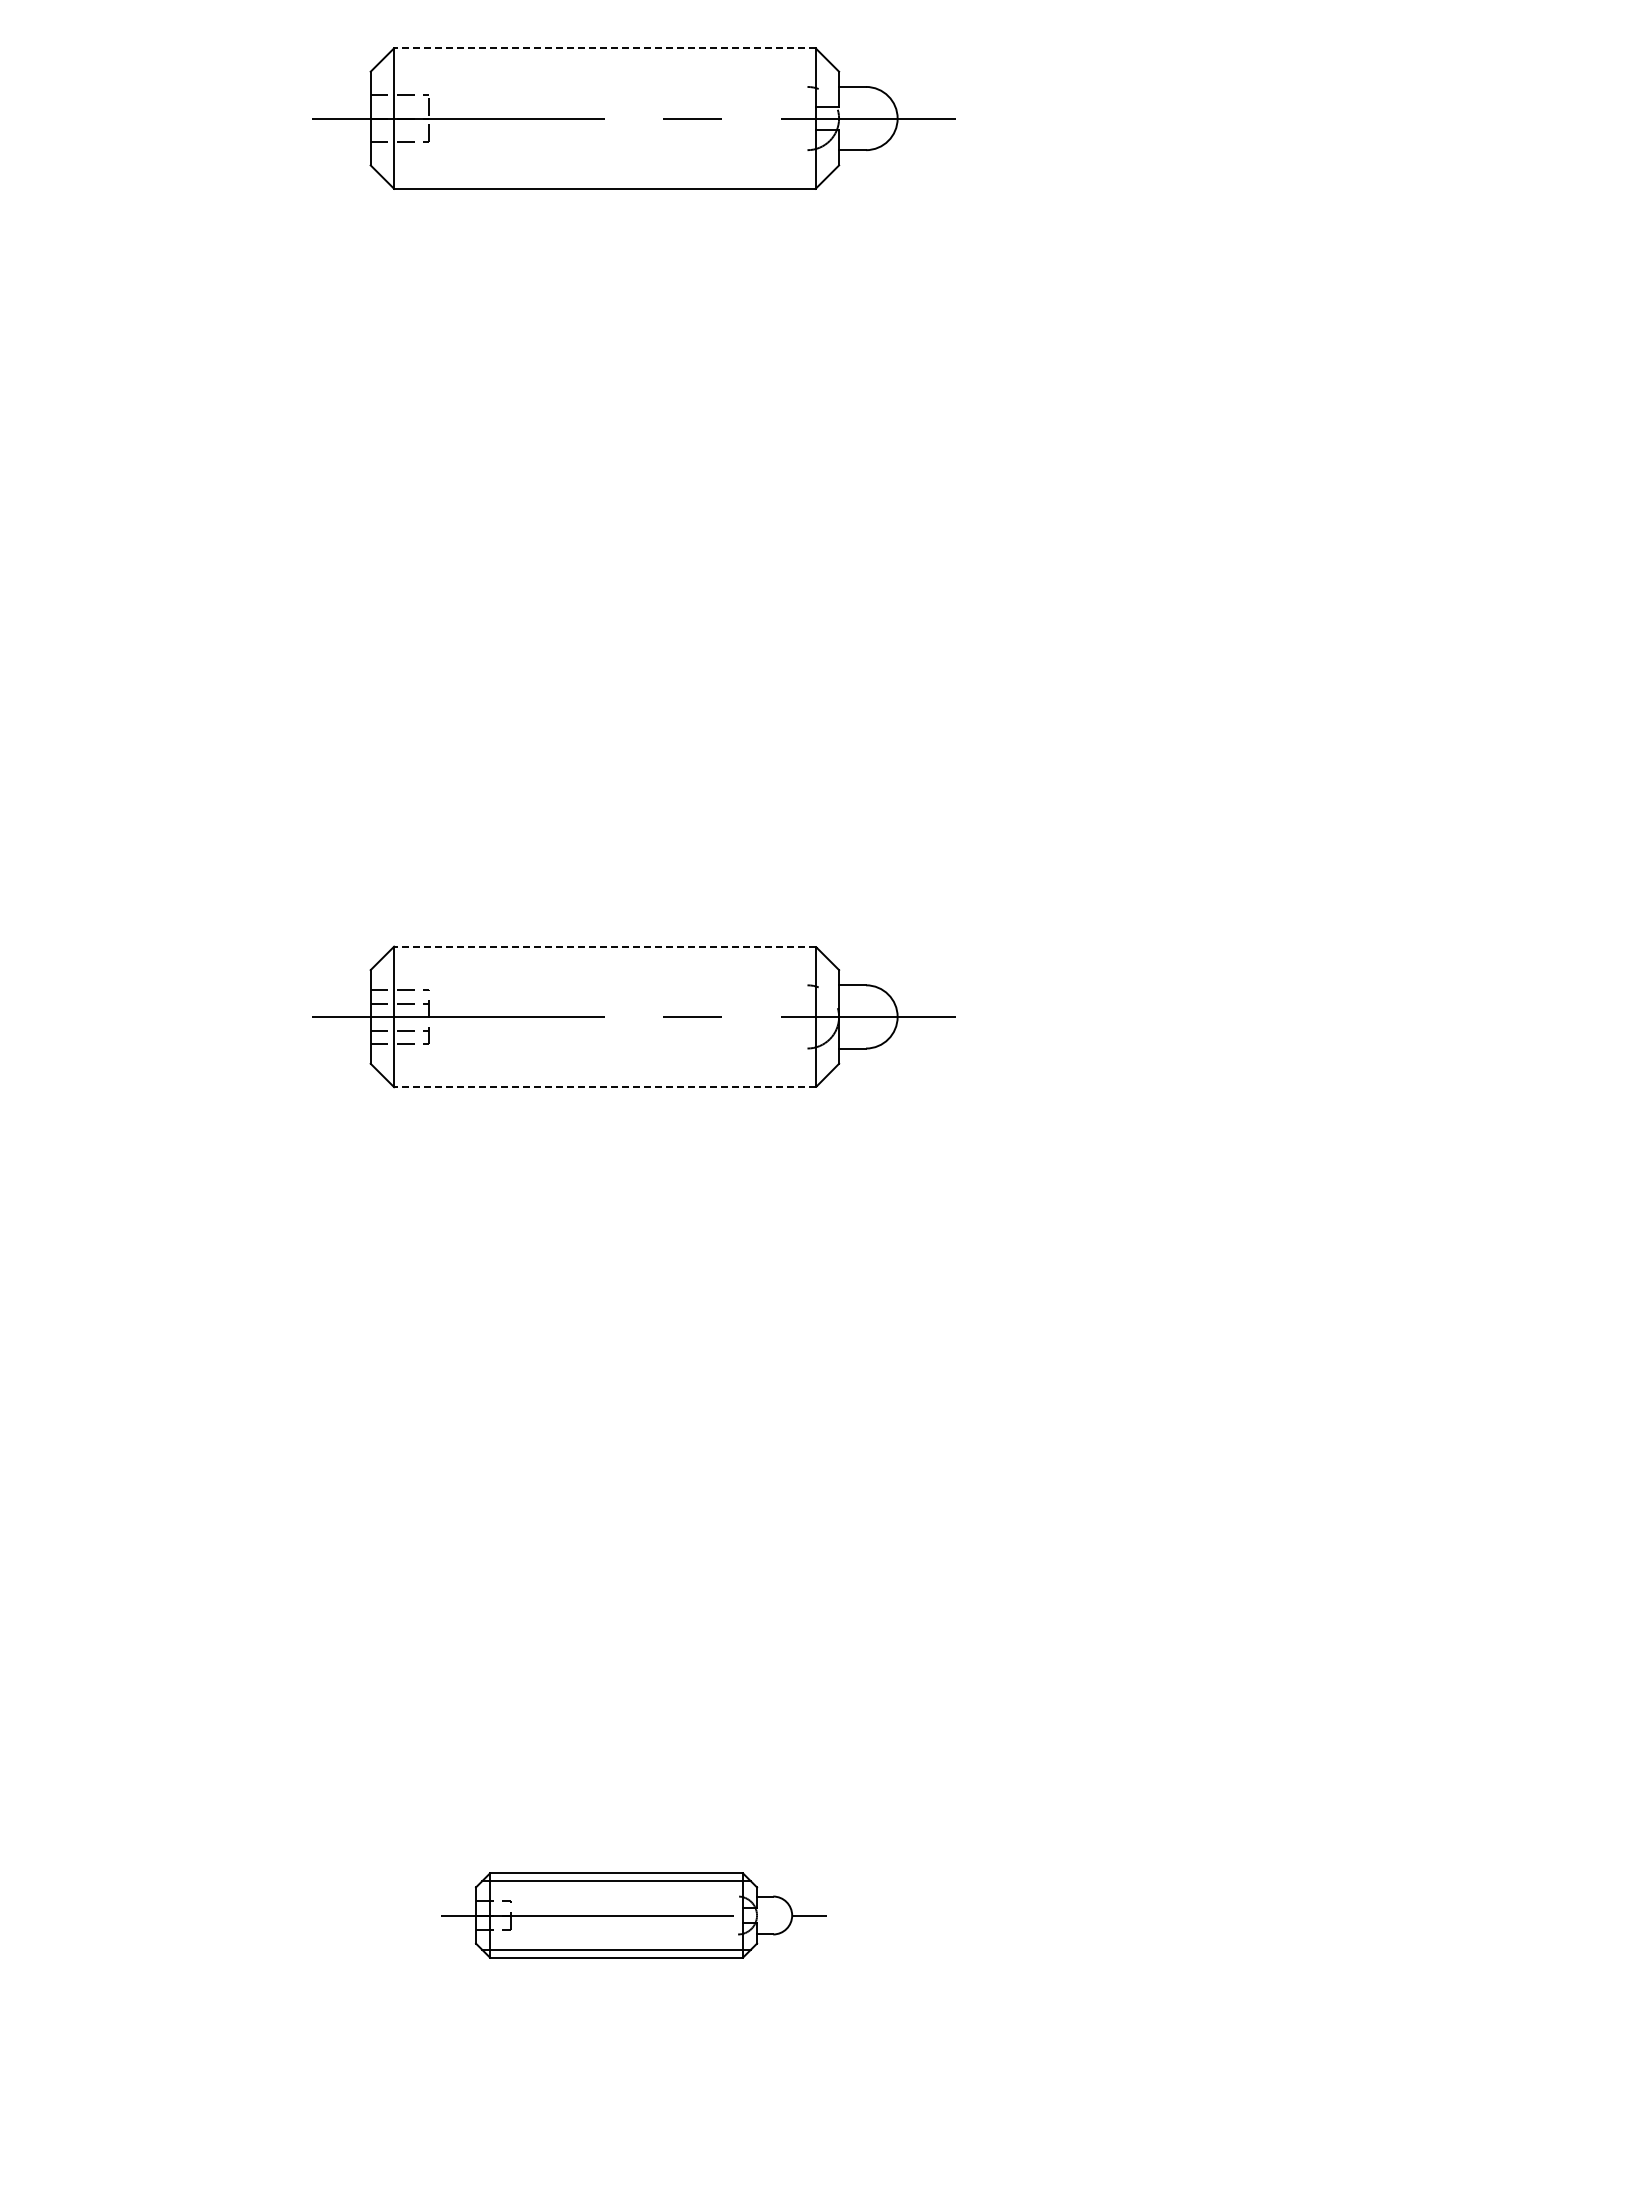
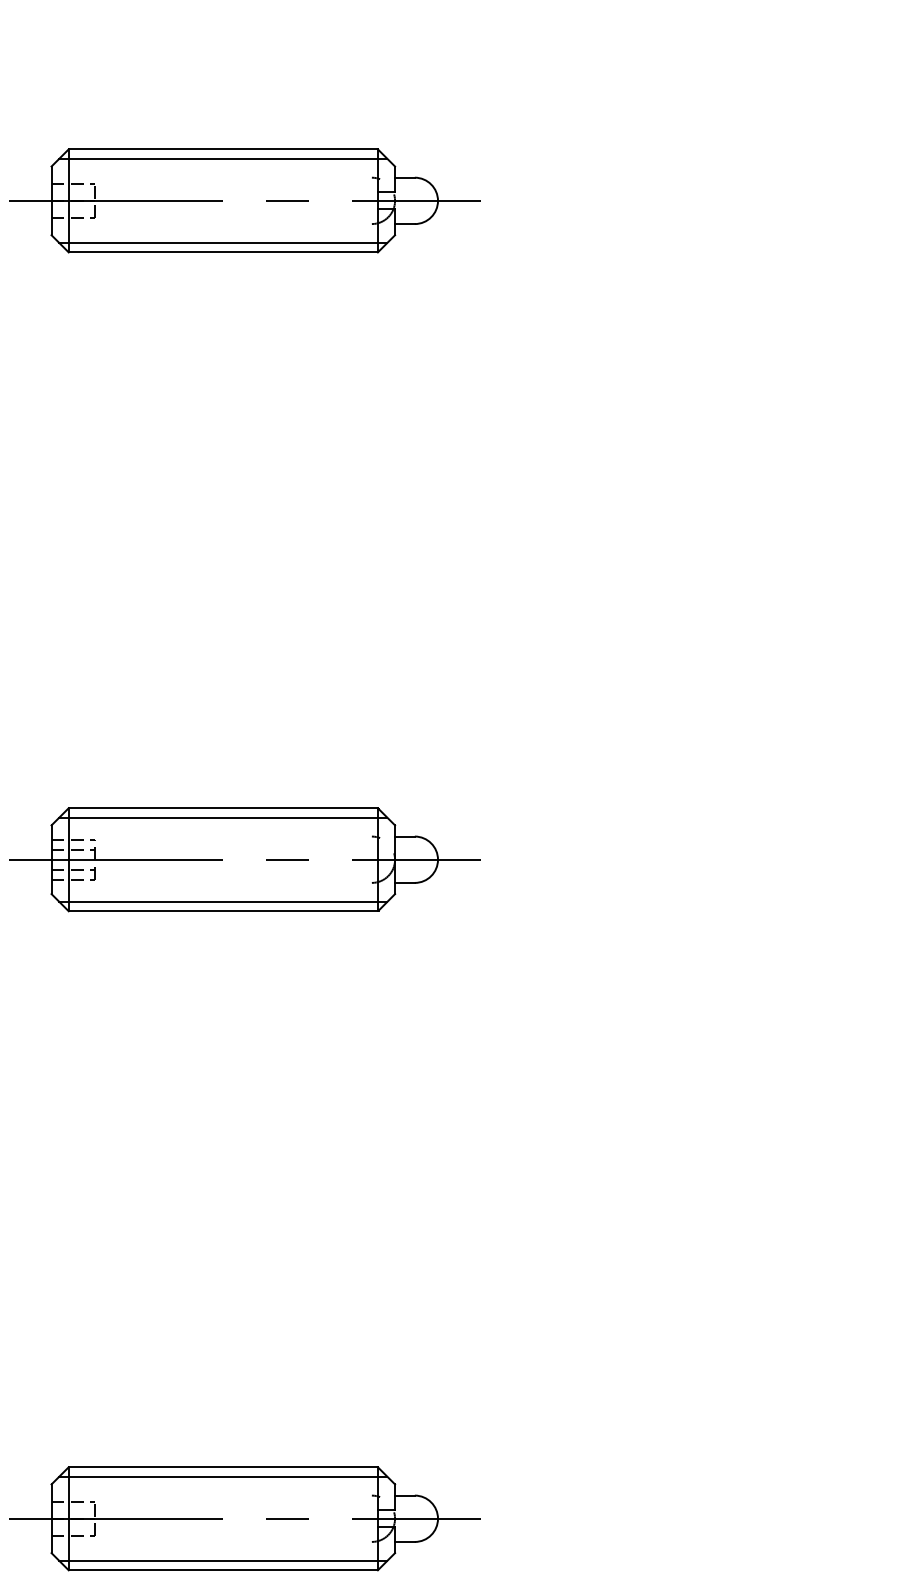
line: (604, 48) -> (223, 149), dashed -> solid
line: (604, 60) -> (223, 158), added
line: (604, 176) -> (223, 243), added
line: (604, 946) -> (223, 808), dashed -> solid
line: (604, 959) -> (223, 817), added
line: (604, 1074) -> (223, 901), added
line: (604, 1087) -> (223, 911), dashed -> solid
part: (633, 1915) -> (244, 1518), size x1.67

